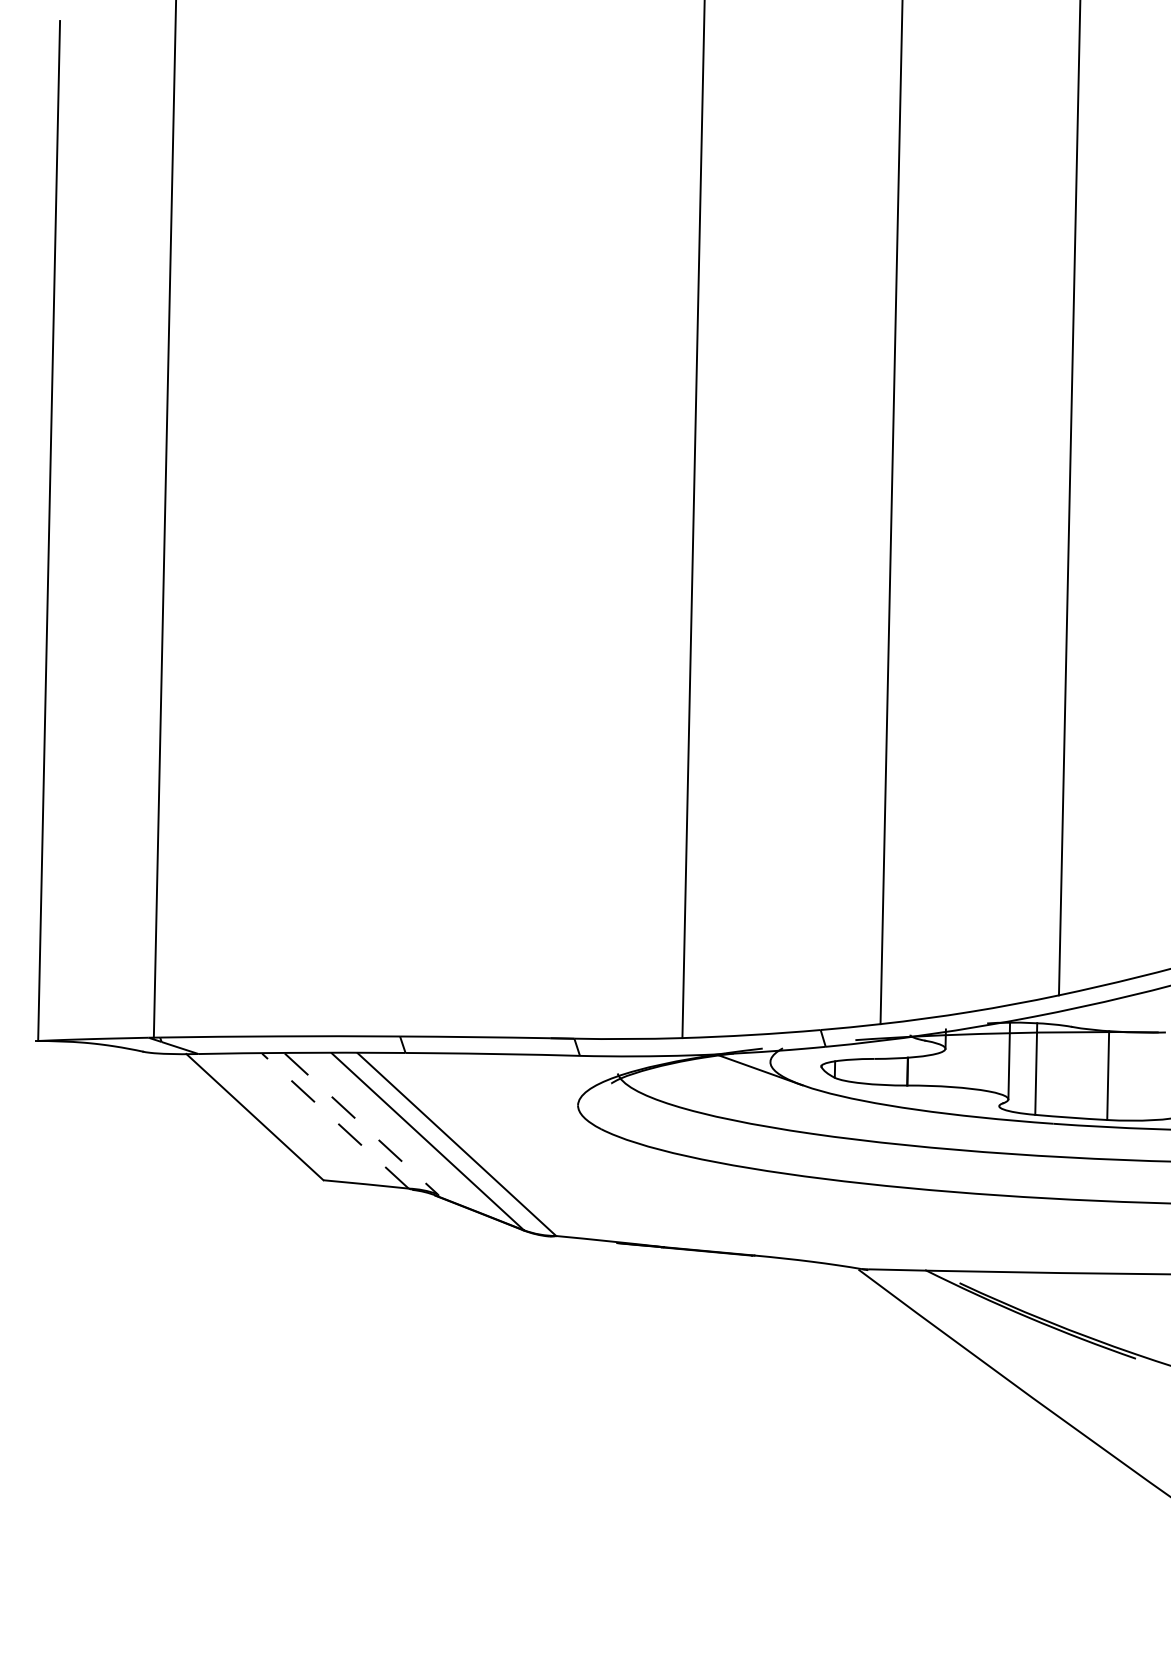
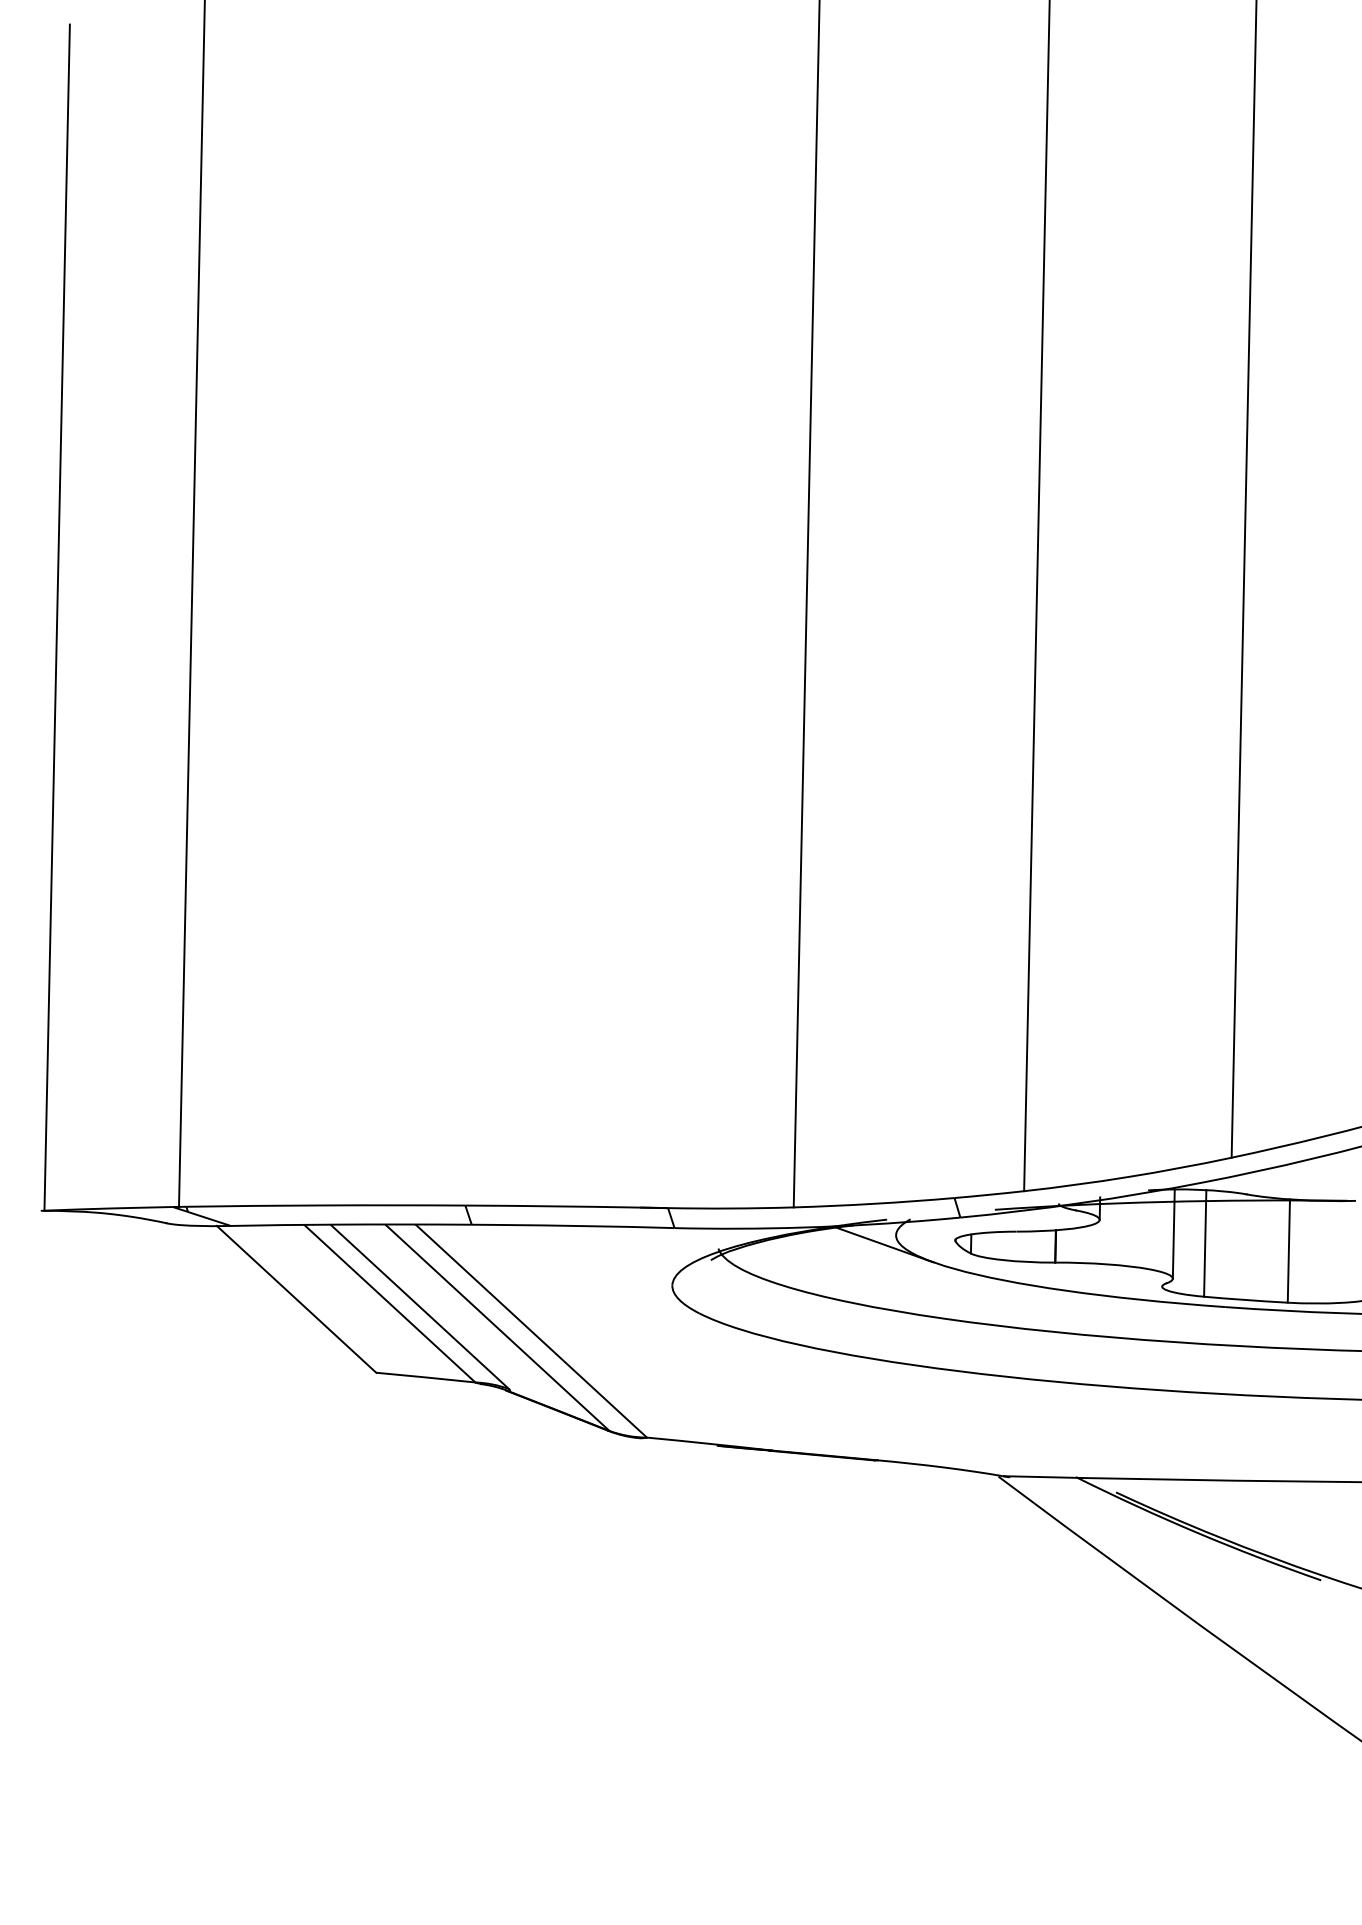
line: (335, 1121) -> (390, 1304), dashed -> solid
line: (361, 1123) -> (420, 1306), dashed -> solid

